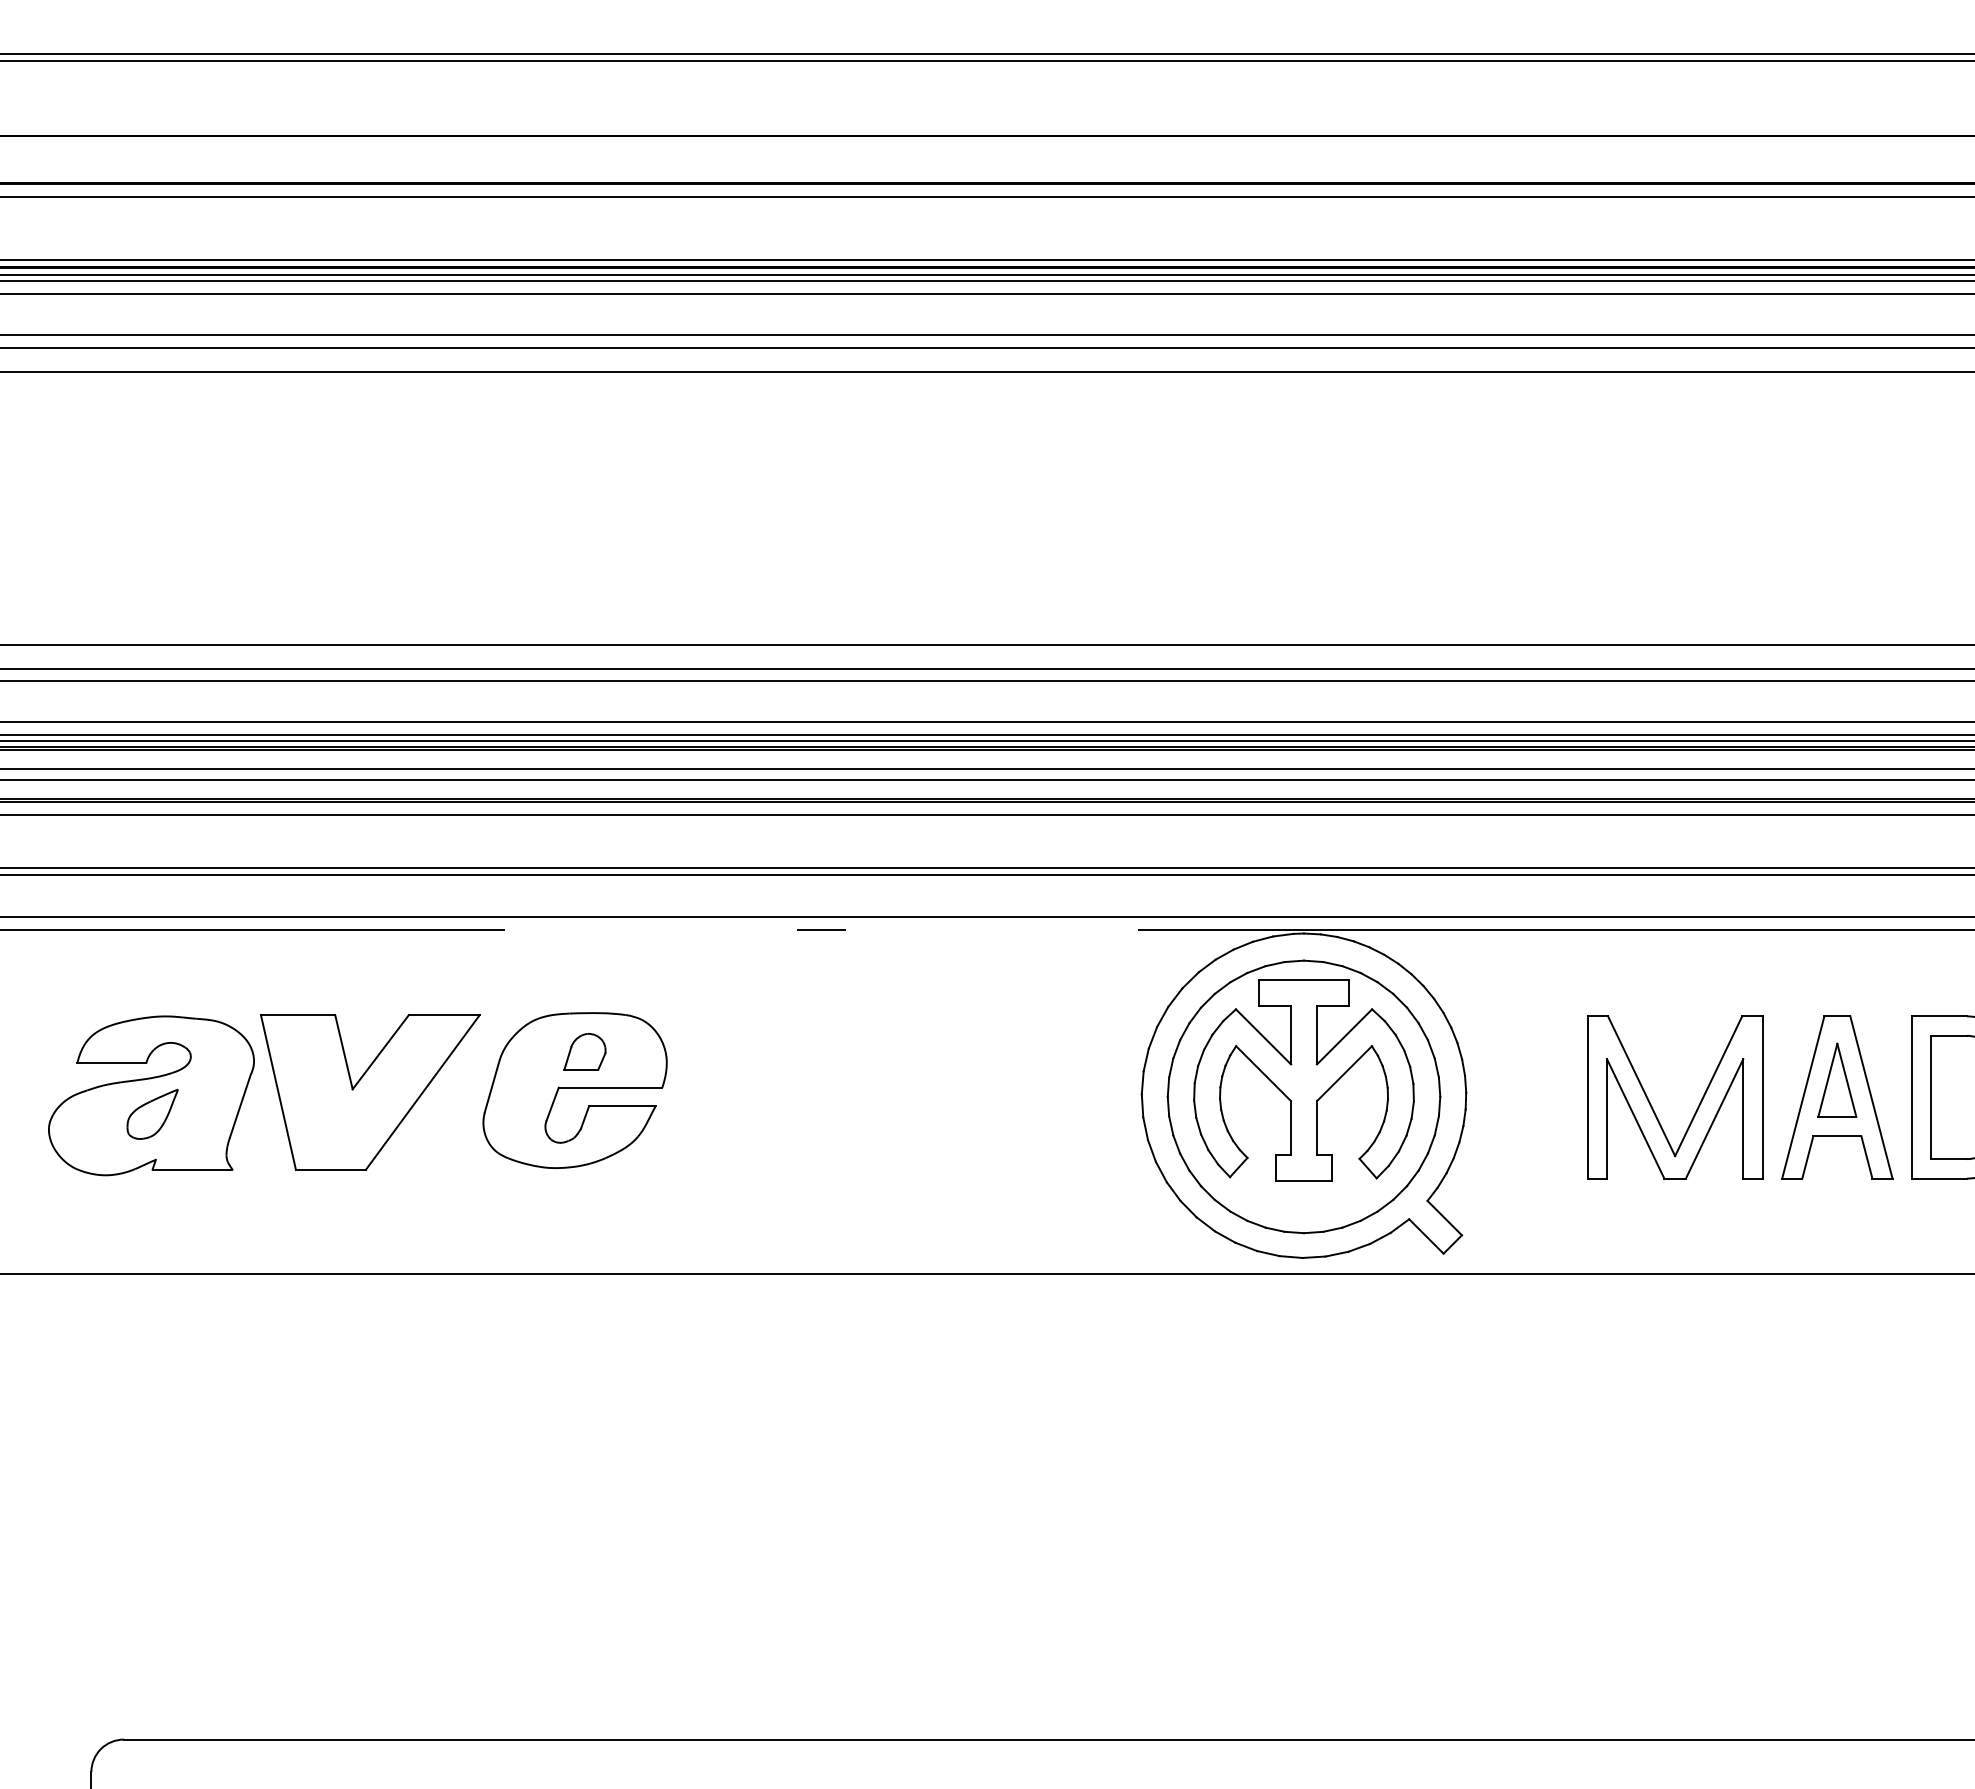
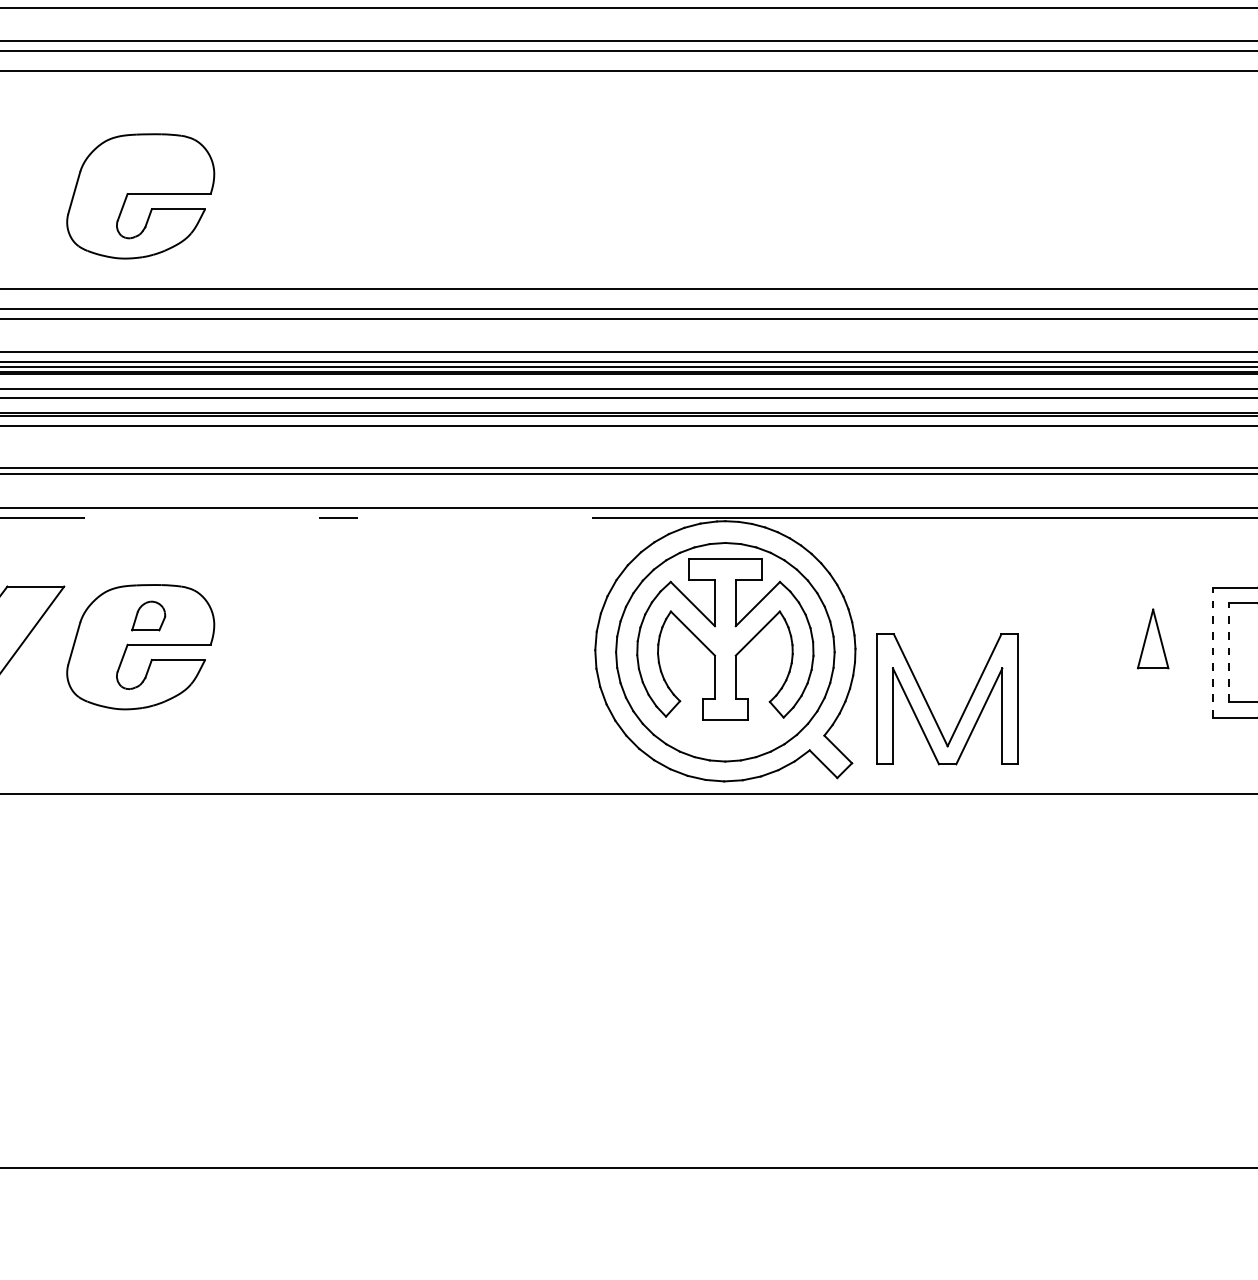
part: (574, 528) -> (140, 196), added
line: (1911, 1096) -> (1212, 651), solid -> dashed
part: (1837, 1097) -> (1153, 652), removed
line: (1931, 1097) -> (1228, 652), solid -> dashed
part: (1697, 1106) -> (965, 706), moved

